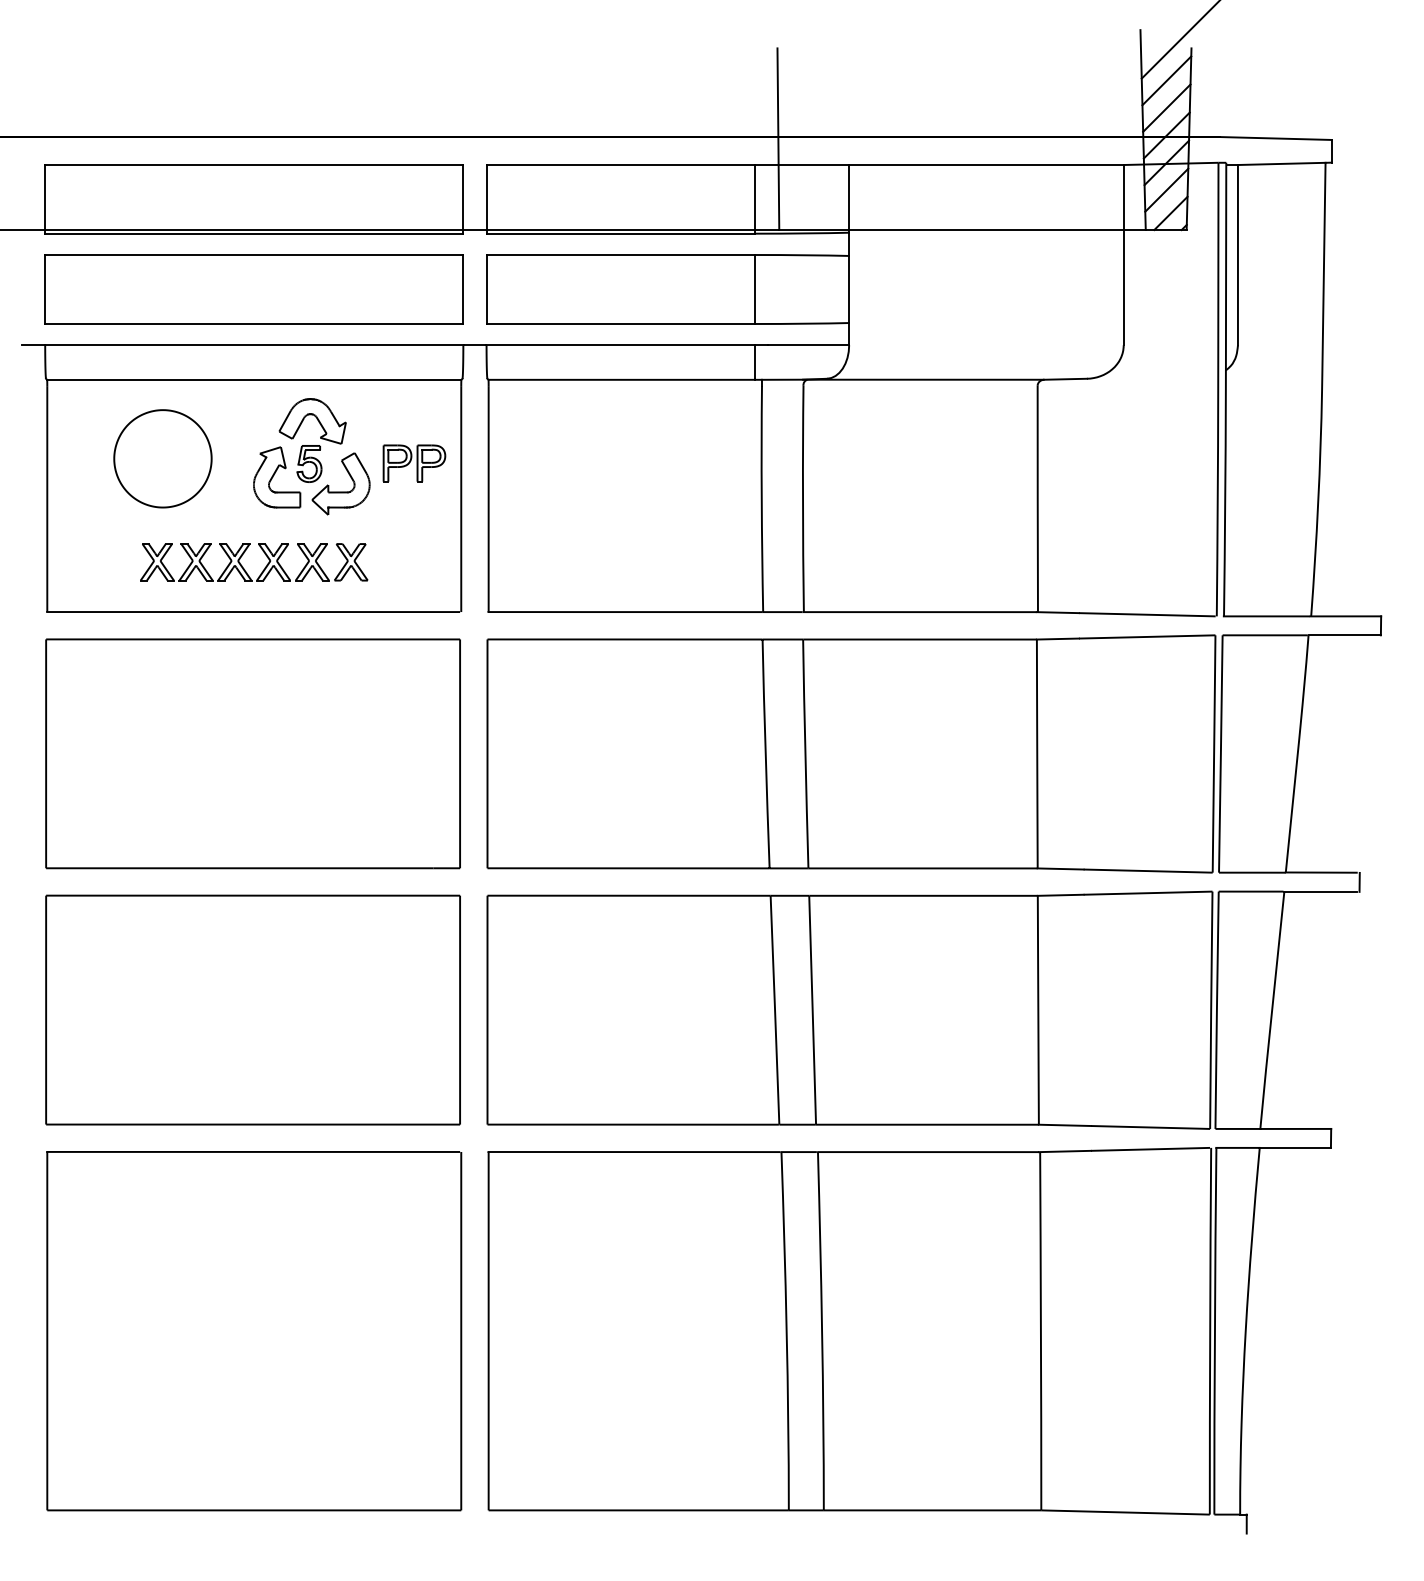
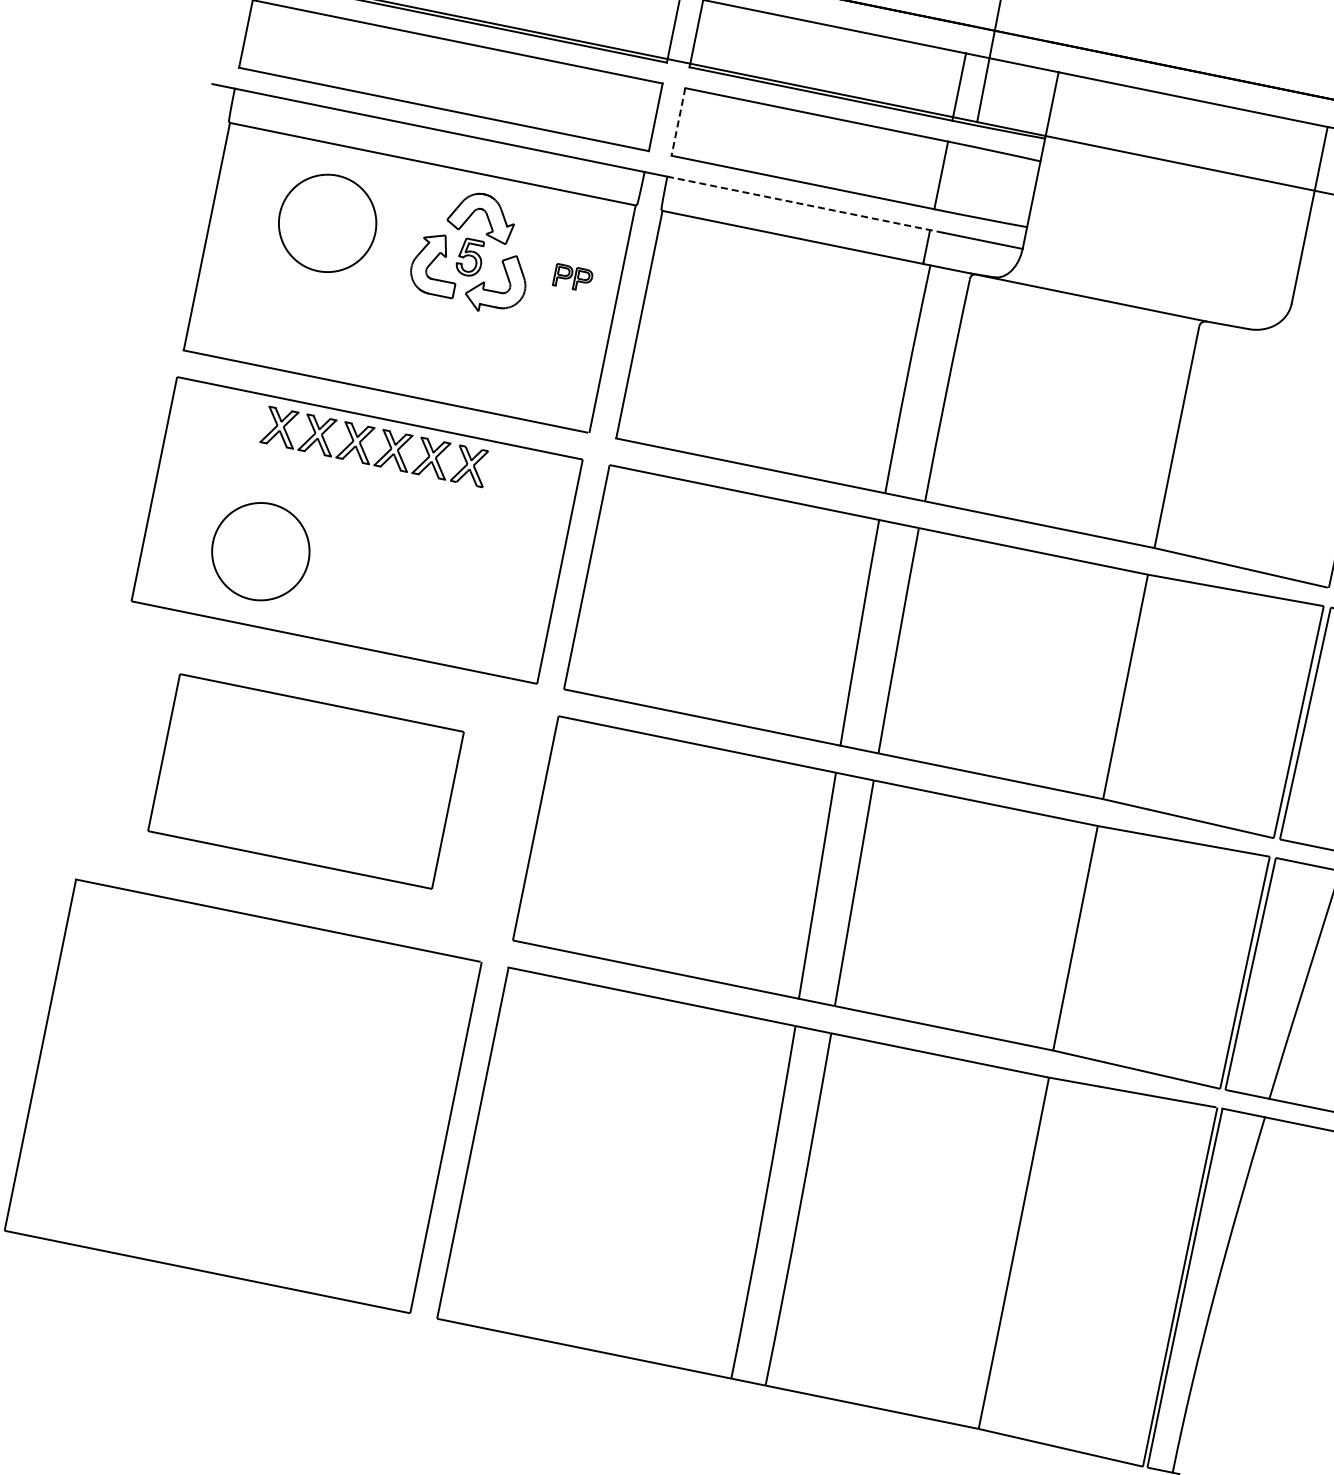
line: (486, 290) -> (678, 122), solid -> dashed
line: (627, 345) -> (805, 204), solid -> dashed
part: (414, 463) -> (573, 278), size x0.6
part: (264, 567) -> (384, 453), moved
part: (162, 793) -> (260, 551), added
part: (252, 1009) -> (305, 780), size x0.7

